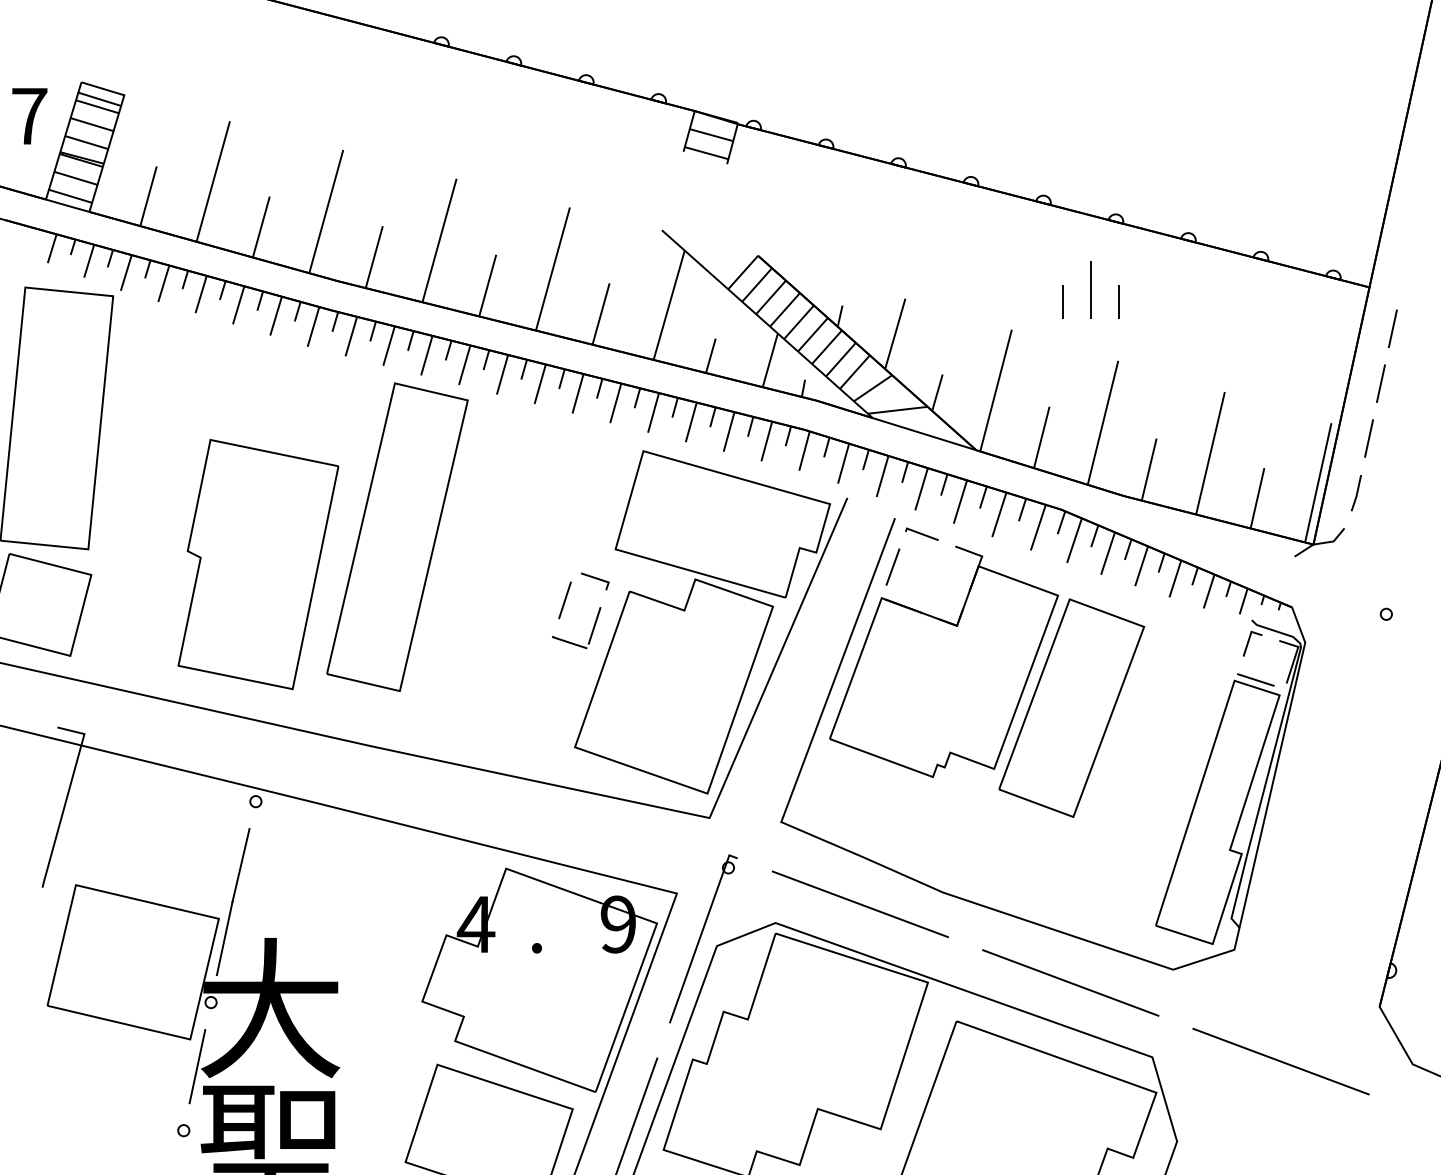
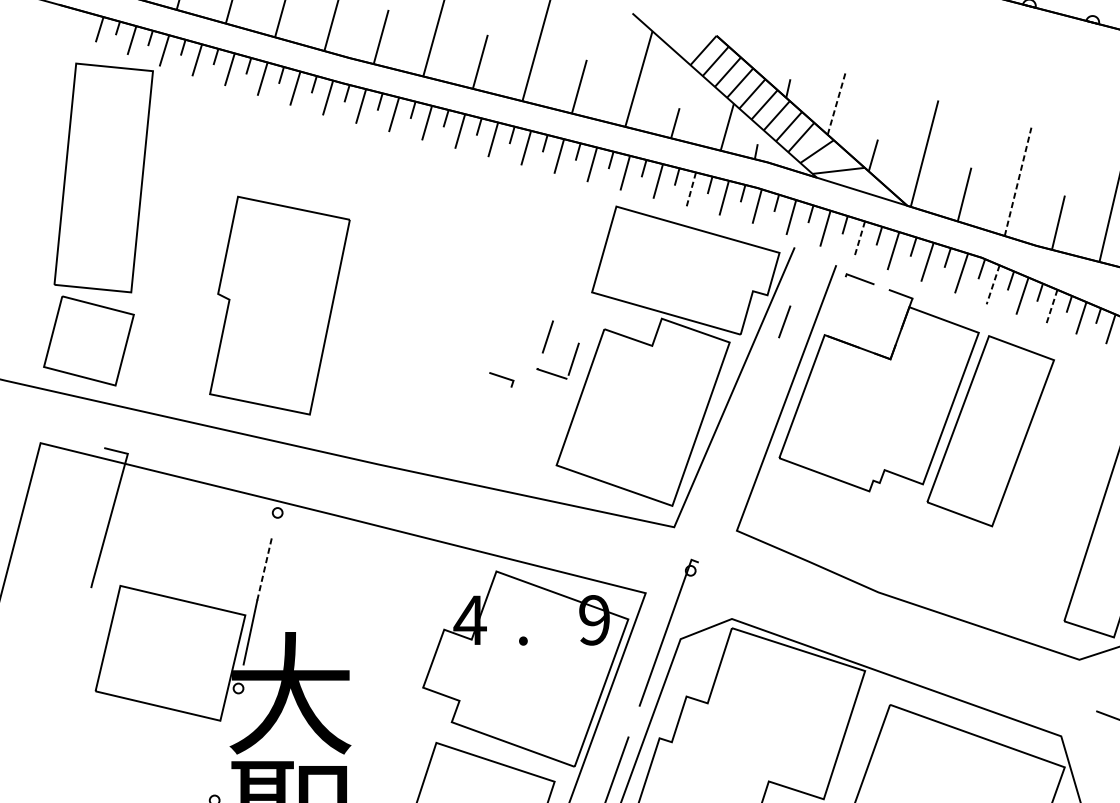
line: (1090, 289) -> (1007, 65), removed
line: (1063, 301) -> (983, 75), removed
line: (1119, 301) -> (1032, 75), removed
line: (895, 333) -> (836, 103), solid -> dashed
line: (1103, 422) -> (1018, 181), solid -> dashed
line: (728, 432) -> (690, 190), solid -> dashed
line: (921, 489) -> (859, 240), solid -> dashed
part: (397, 537) -> (401, 282), removed
line: (1074, 540) -> (993, 284), solid -> dashed
line: (892, 566) -> (784, 321), moved
line: (1141, 566) -> (1051, 307), solid -> dashed
line: (596, 579) -> (502, 378), moved
line: (241, 864) -> (265, 567), solid -> dashed
line: (860, 904) -> (806, 602), removed
line: (1070, 982) -> (989, 670), removed
line: (197, 1066) -> (226, 744), removed

